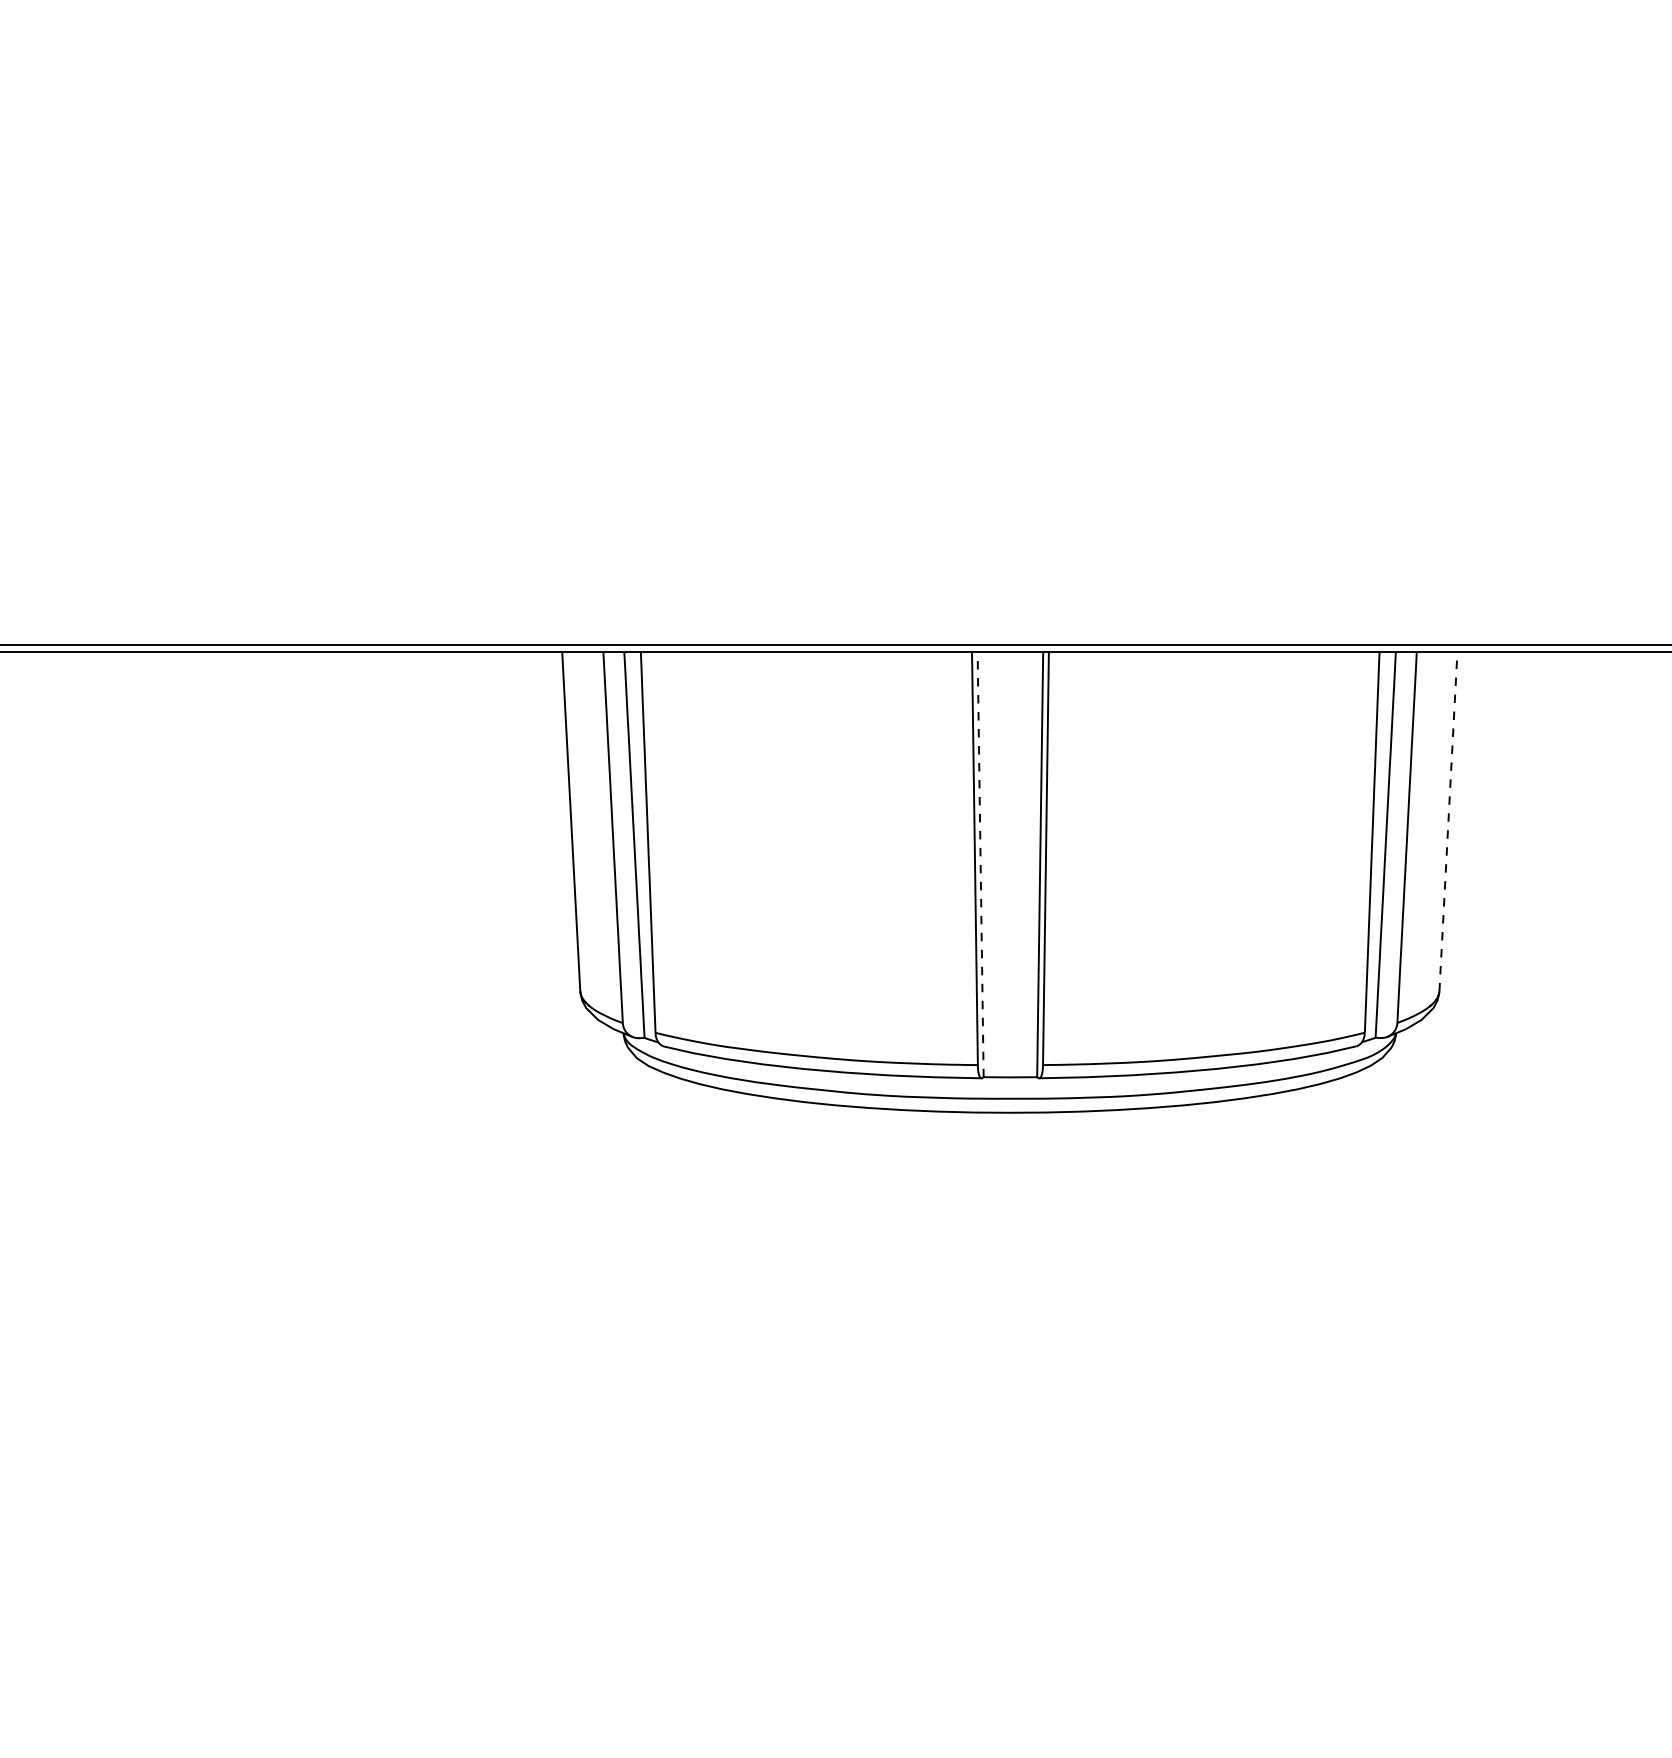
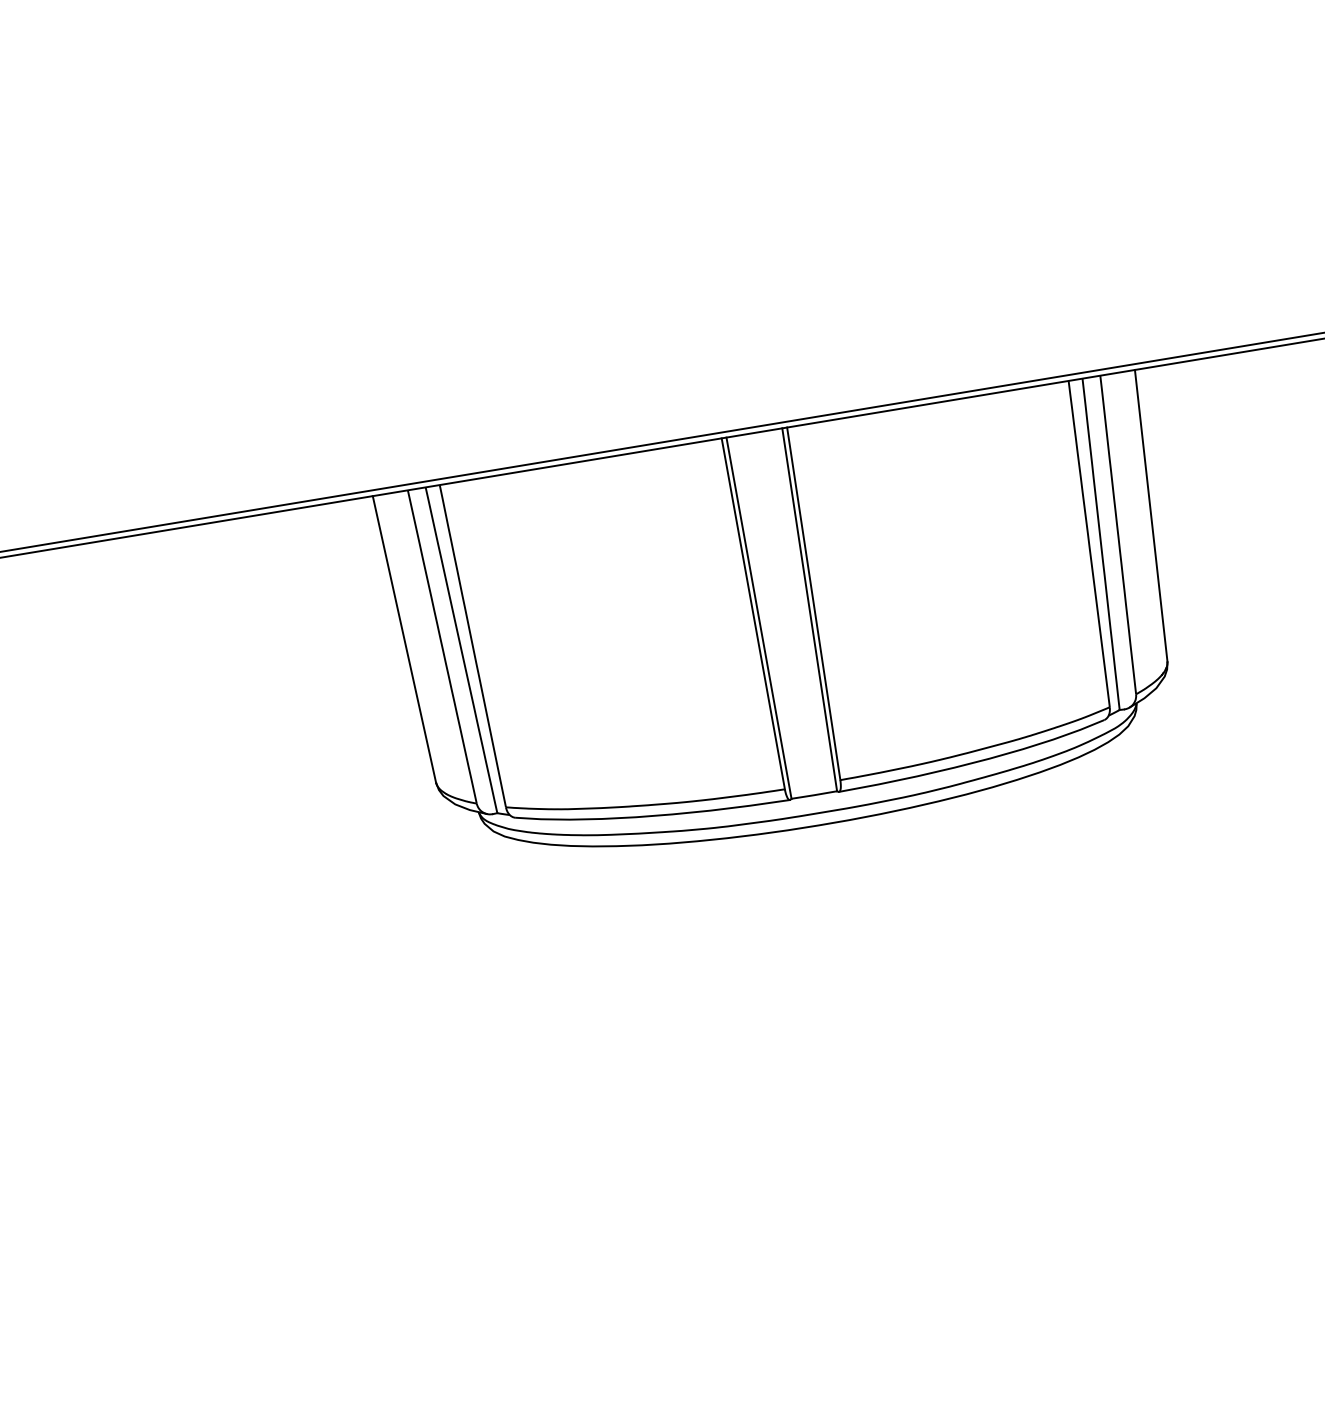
line: (1448, 821) -> (1151, 515), dashed -> solid
line: (980, 864) -> (758, 618), dashed -> solid

